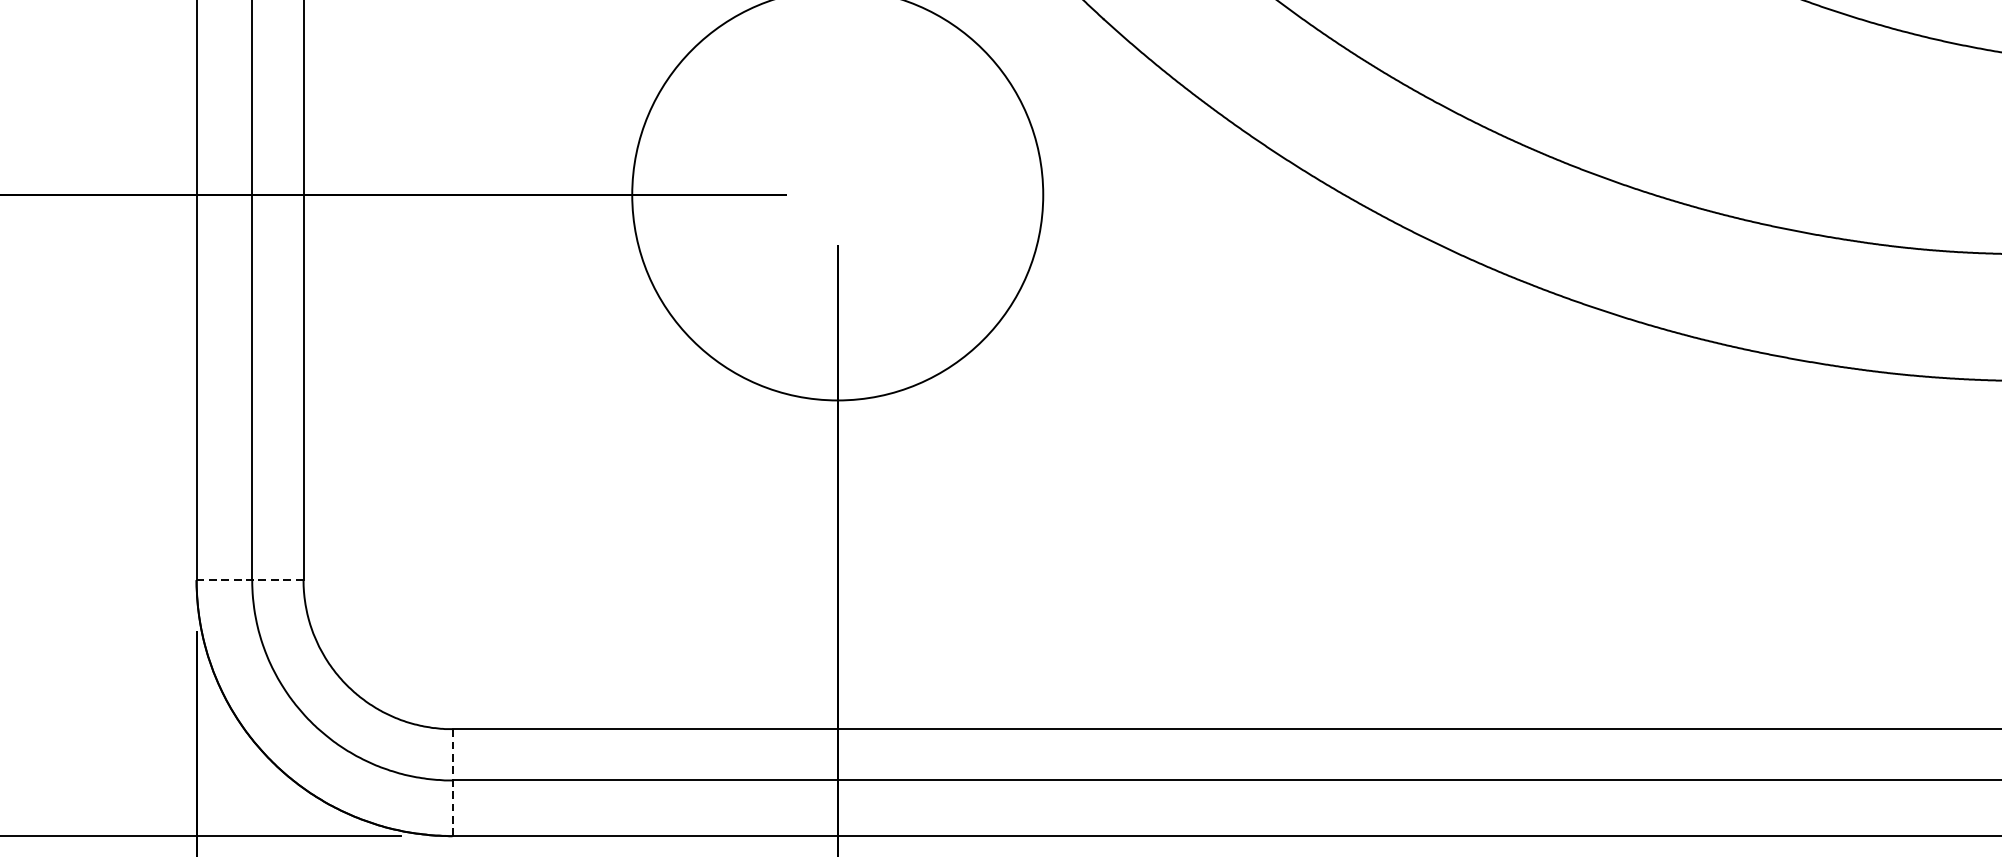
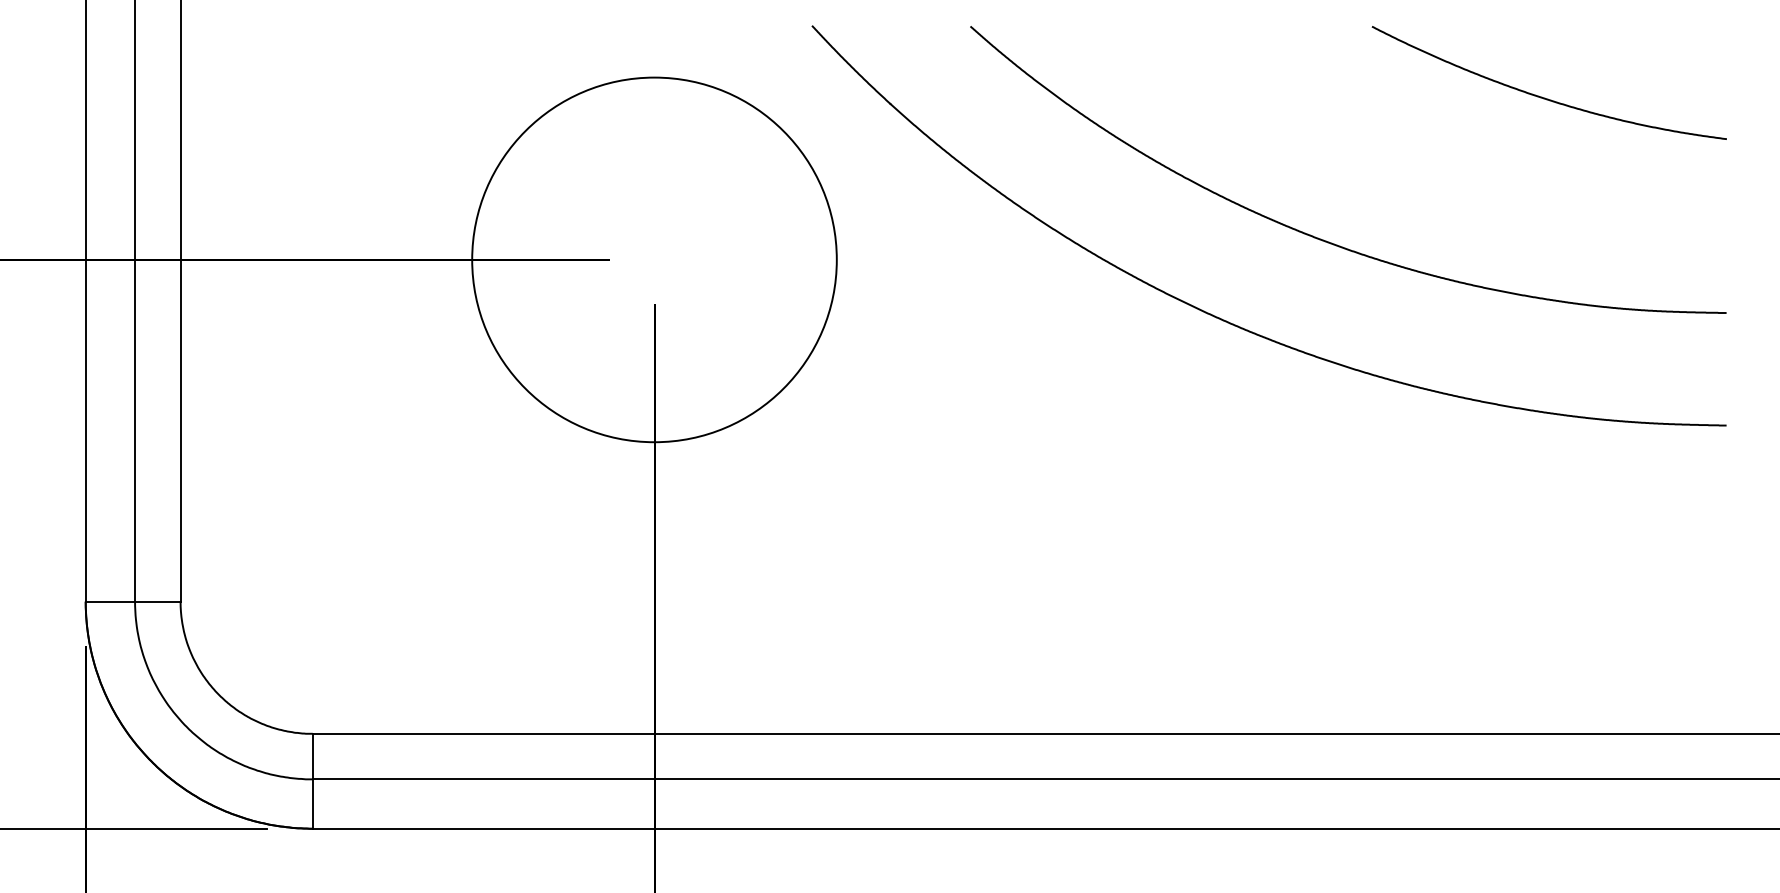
line: (249, 579) -> (132, 601), dashed -> solid
line: (452, 782) -> (312, 781), dashed -> solid

